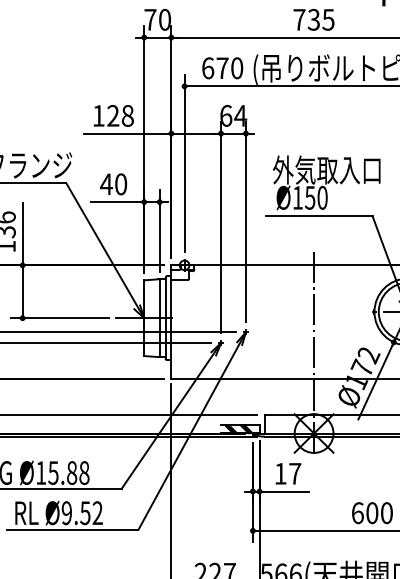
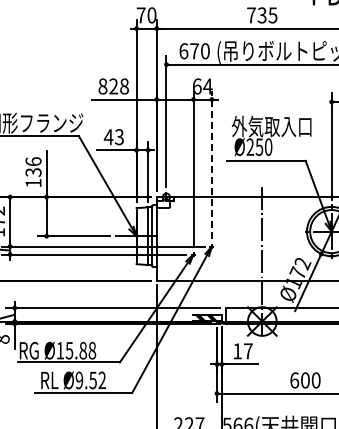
text: (98, 115) -> (102, 86), 128 -> 828
text: (121, 184) -> (119, 137), 40 -> 43
text: (298, 197) -> (250, 146), Ø150 -> Ø250
line: (245, 221) -> (211, 164), solid -> dashed

